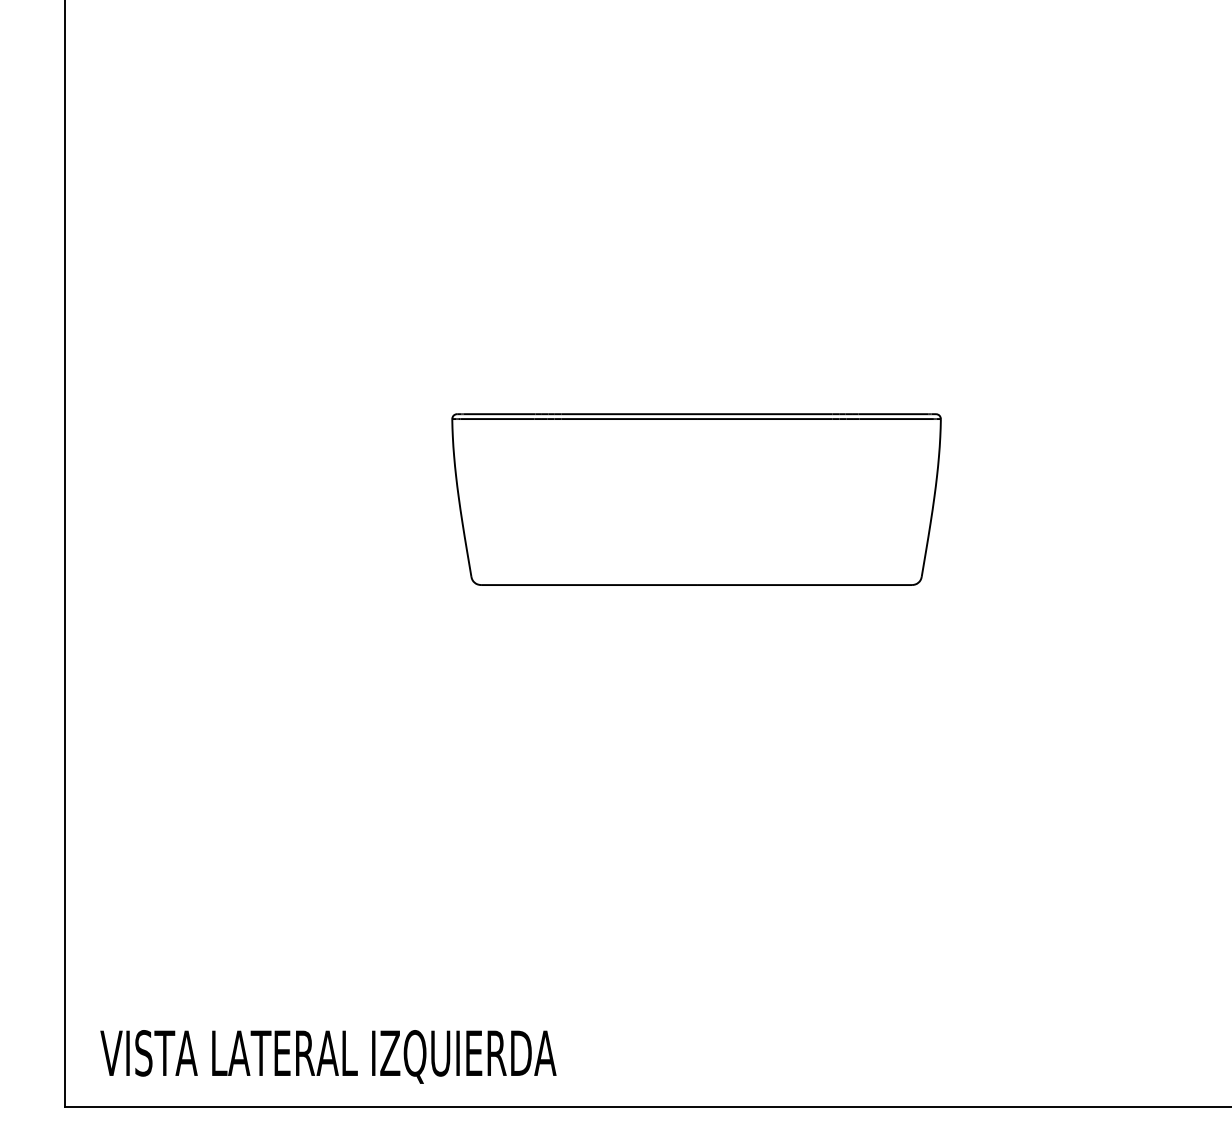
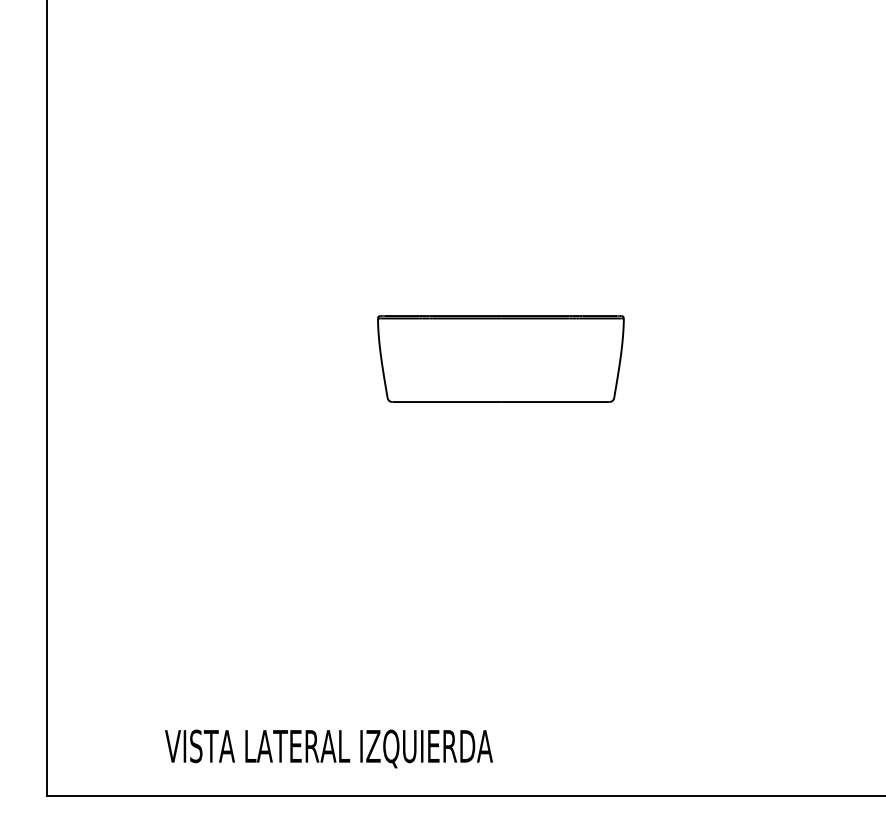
part: (696, 499) -> (500, 358), size x0.7
text: (328, 1056) -> (329, 748), moved

